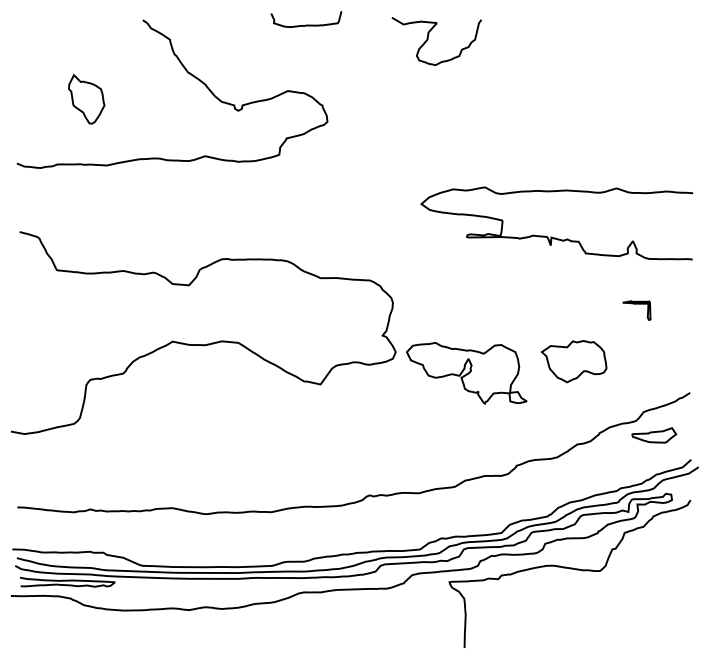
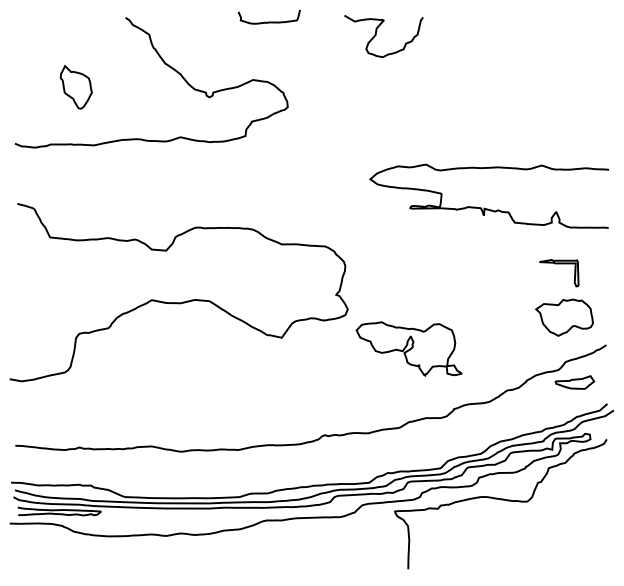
part: (636, 310) -> (559, 272), size x1.6
part: (574, 361) -> (564, 317), moved
part: (465, 372) -> (408, 348), moved

